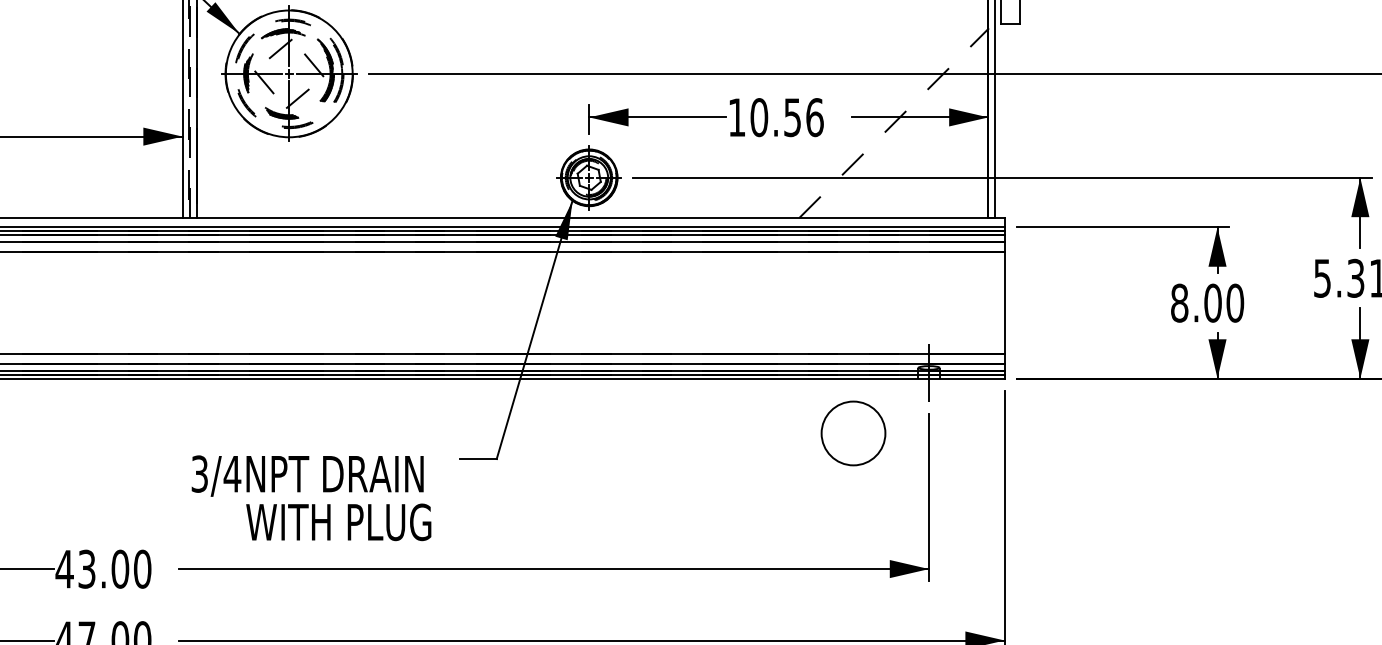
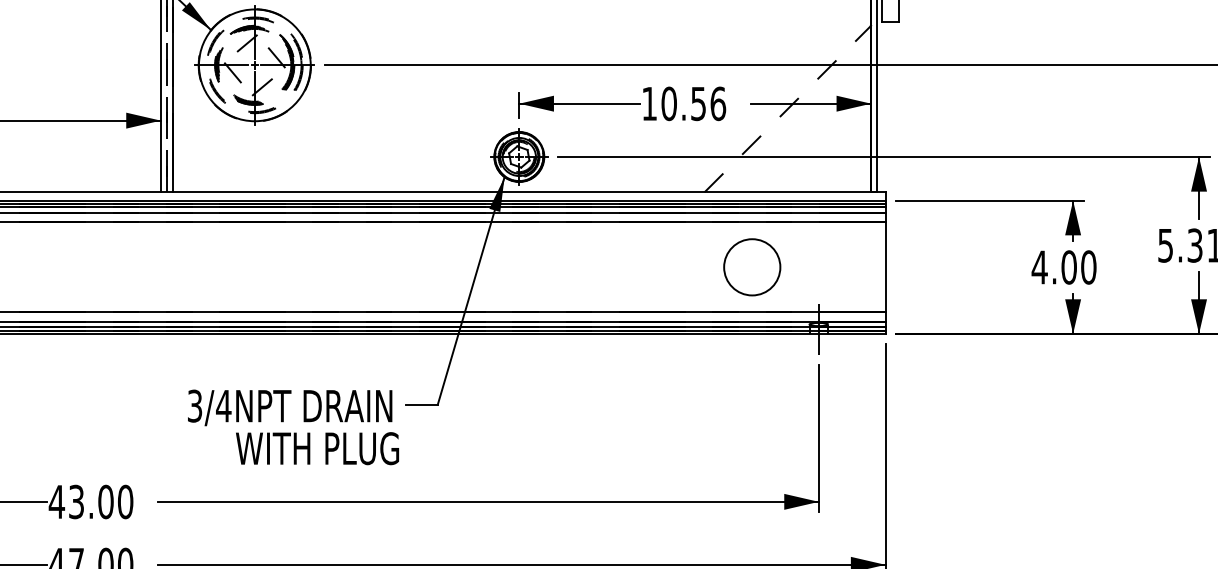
text: (1179, 303) -> (1039, 267), 8.00 -> 4.00
circle: (853, 433) -> (752, 267), moved
text: (311, 498) -> (293, 427), moved

